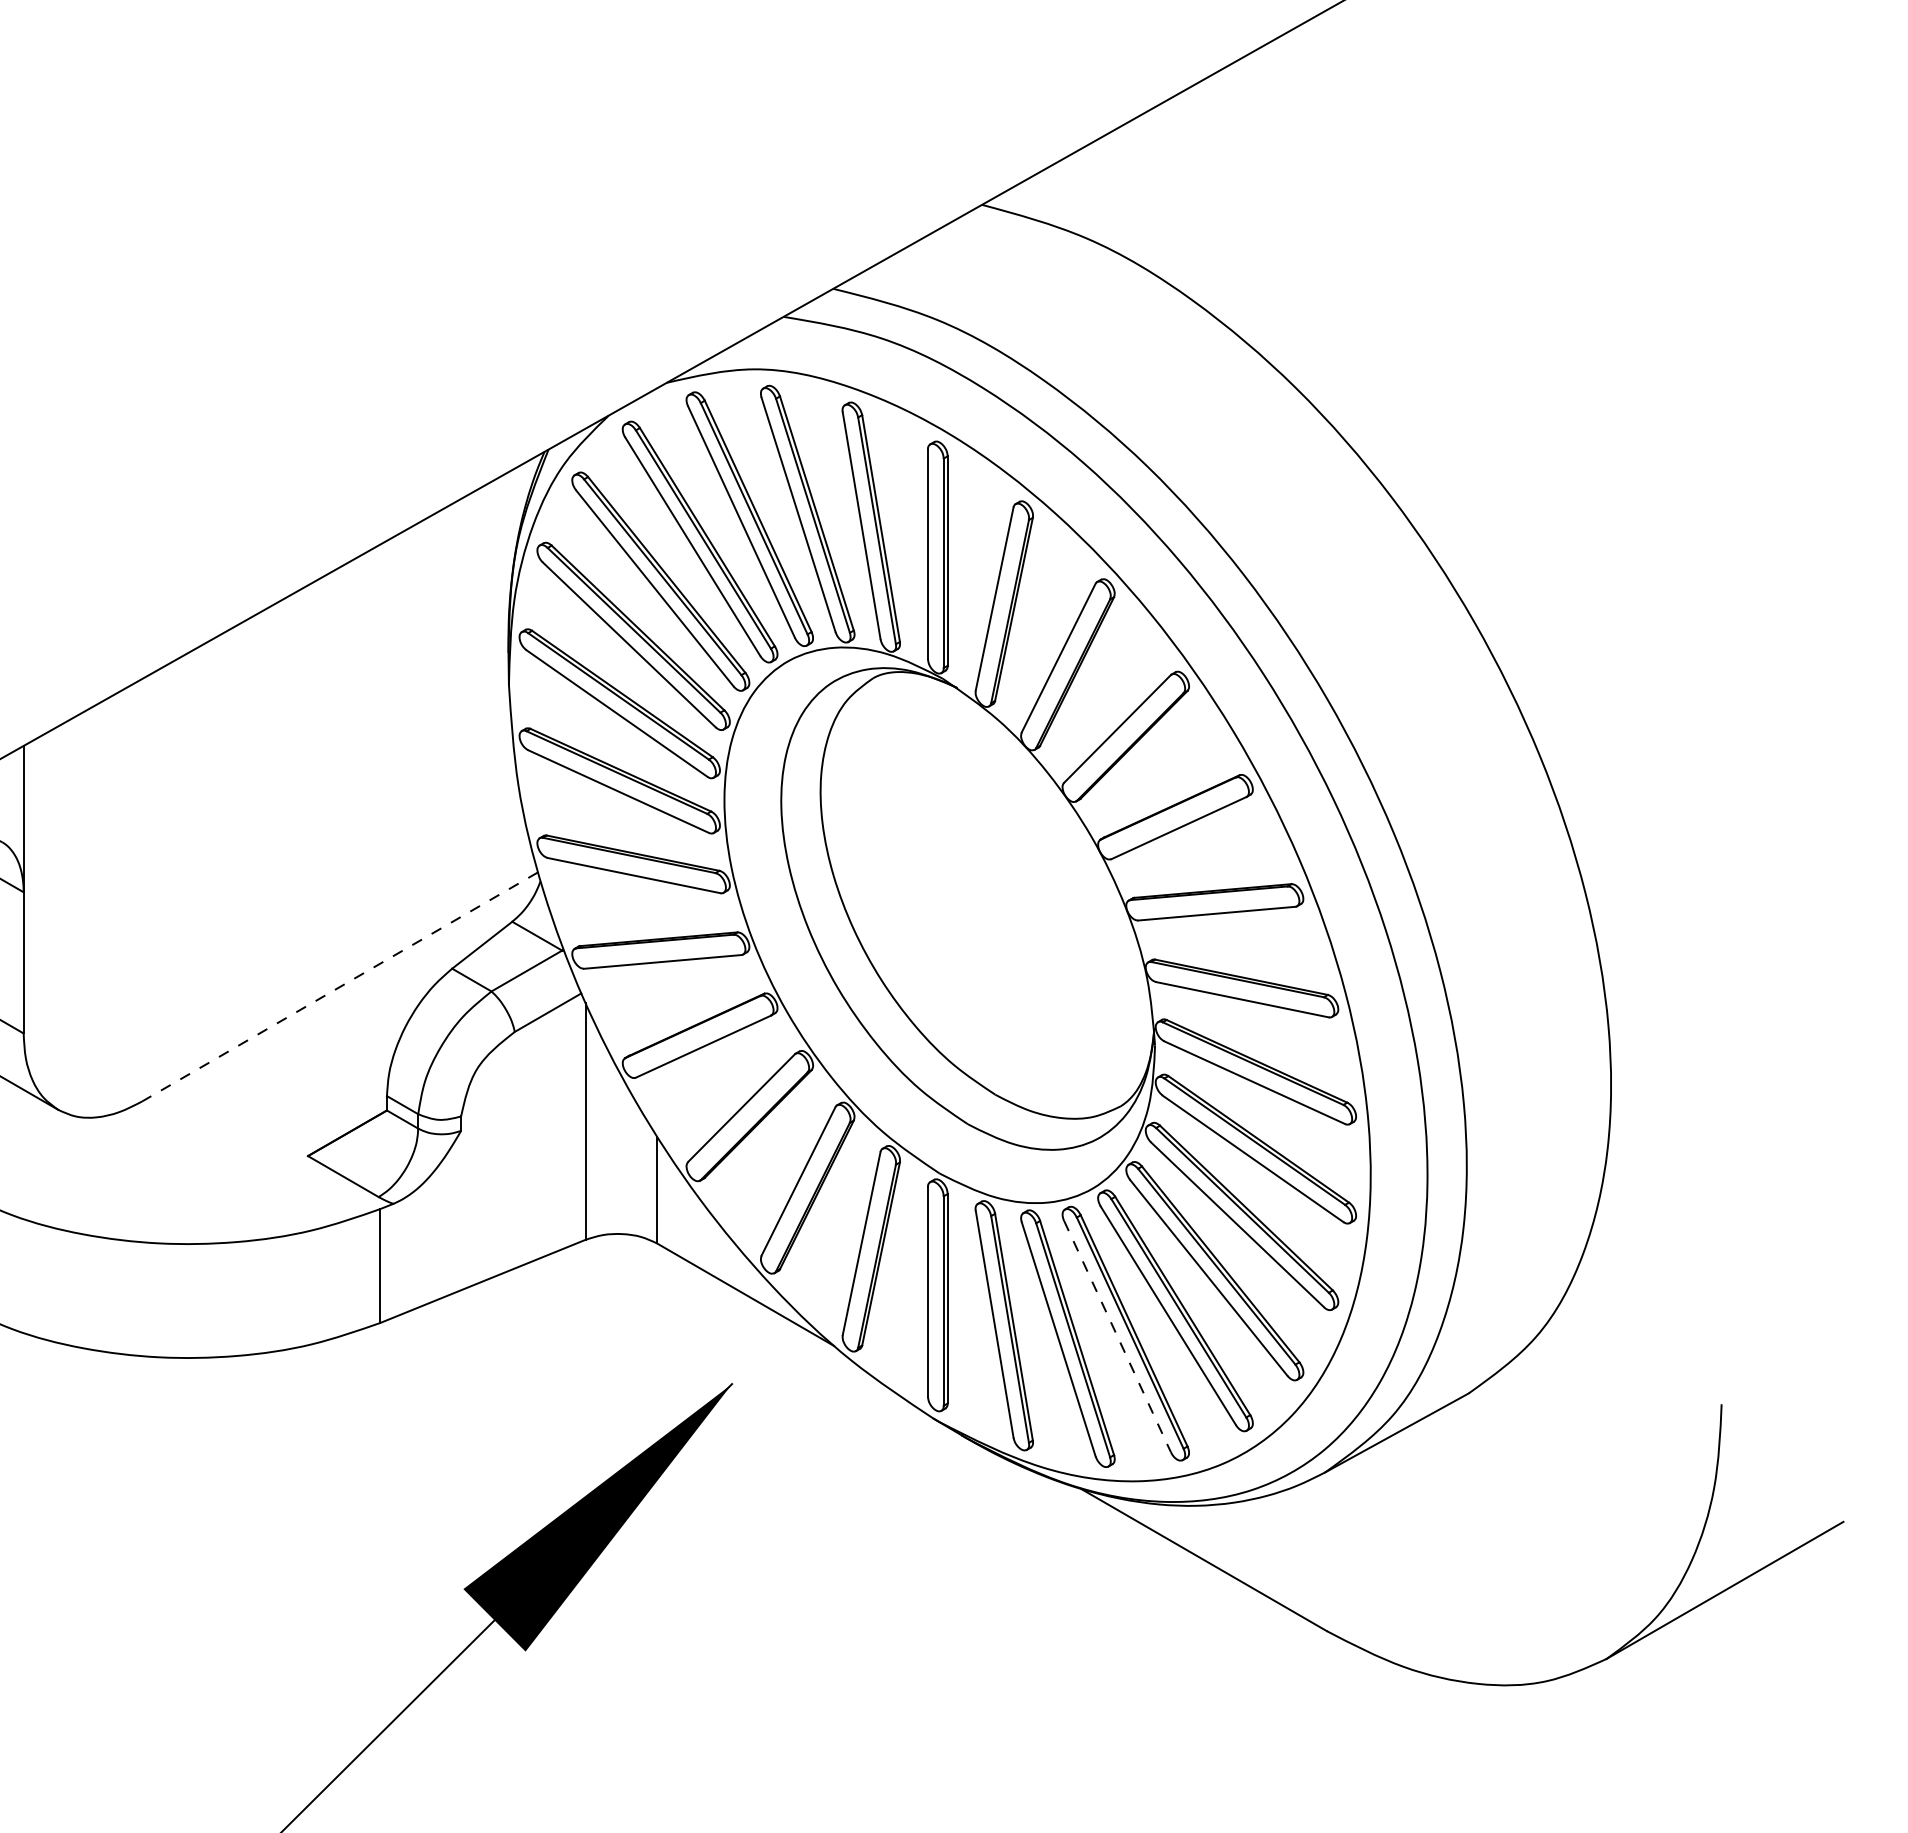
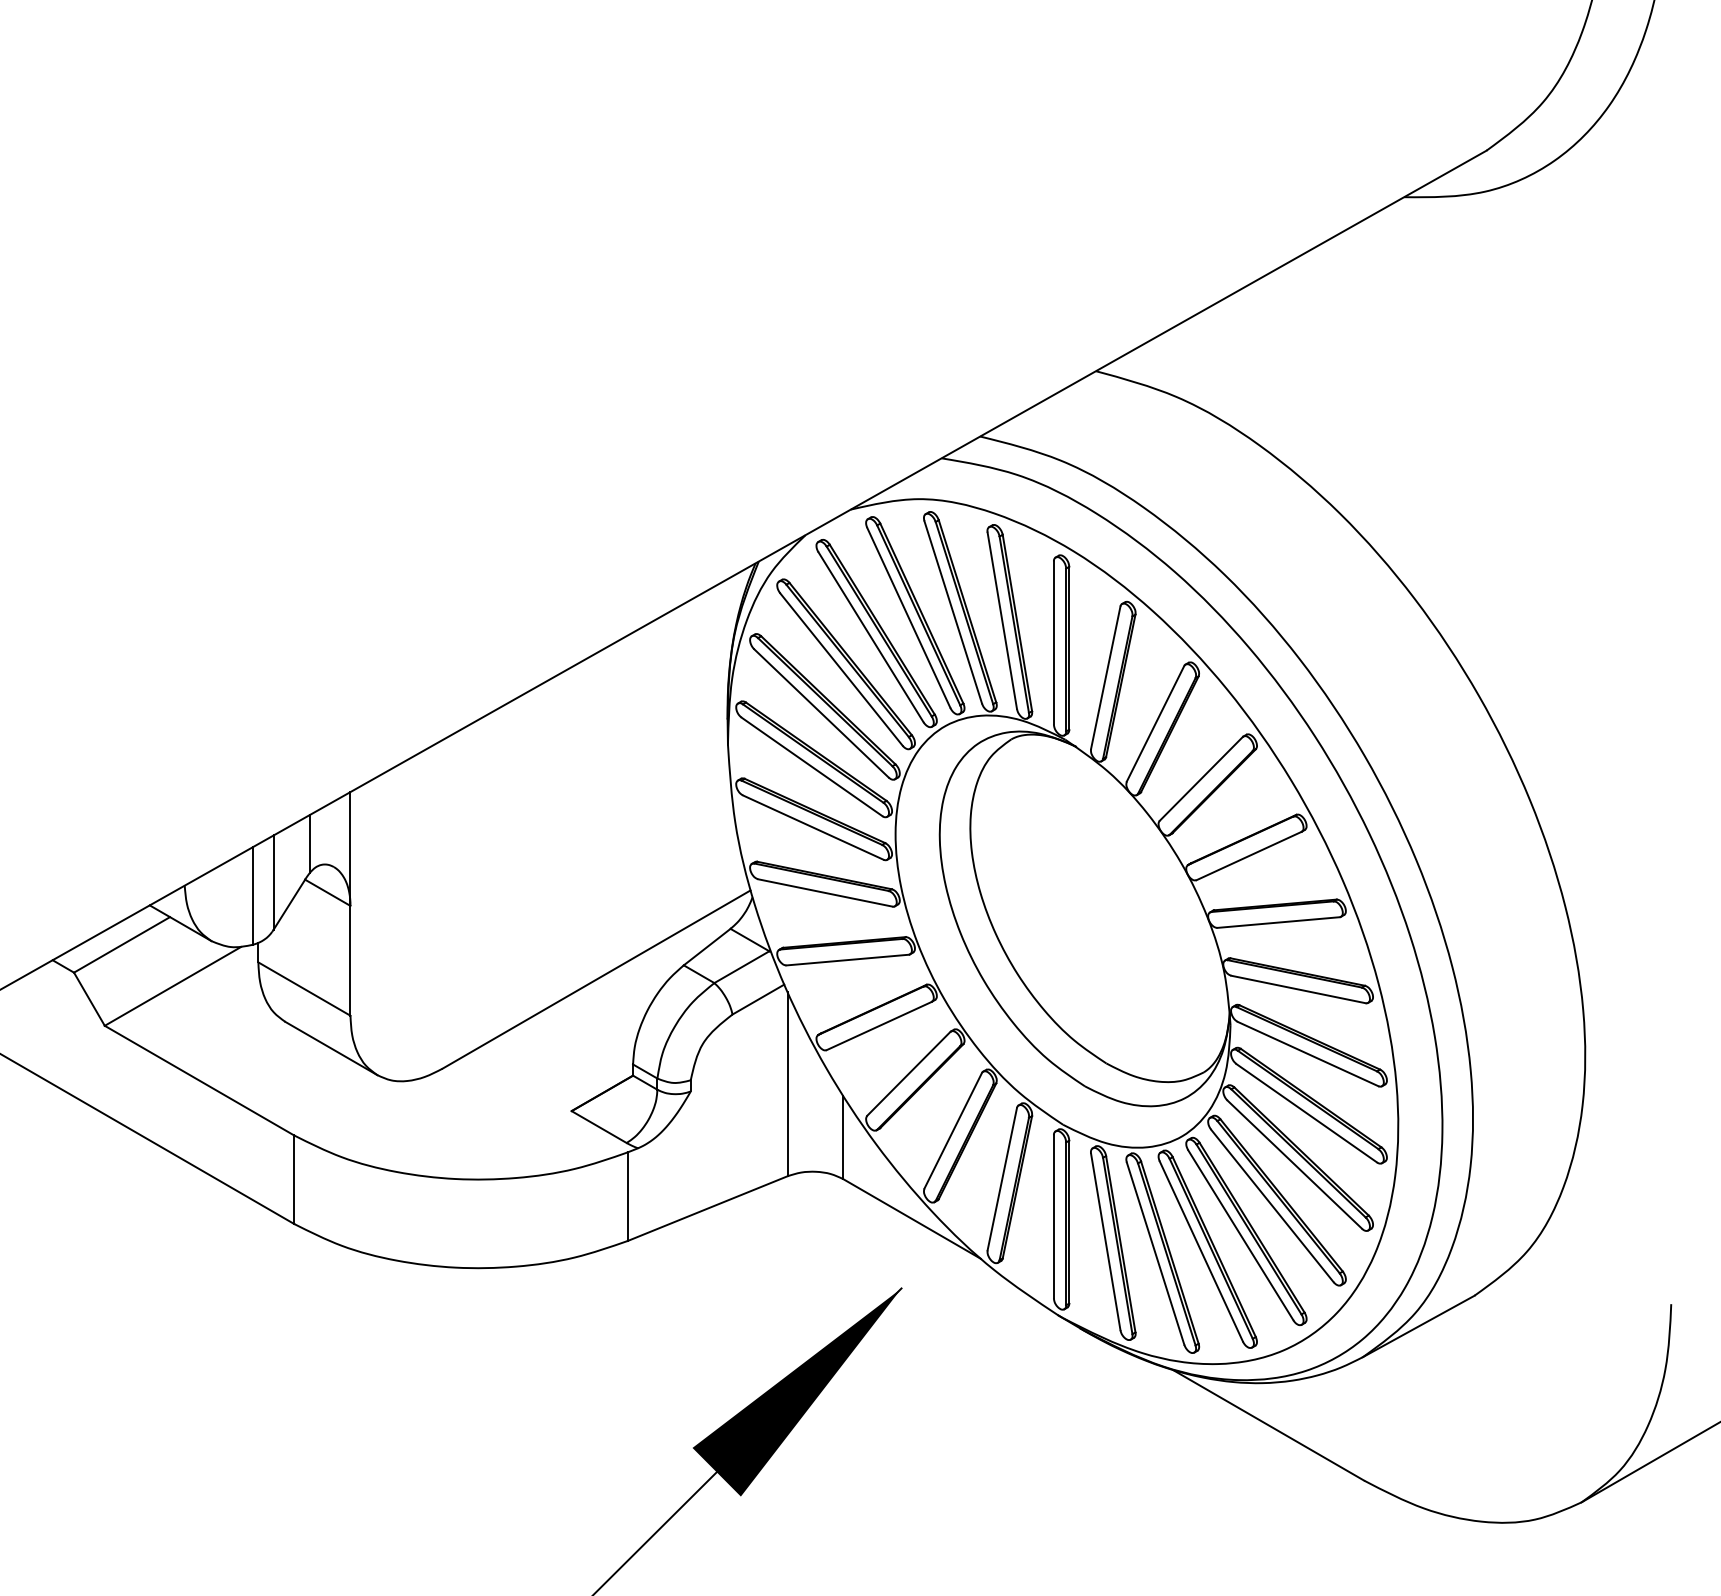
line: (339, 986) -> (596, 979), dashed -> solid
line: (1117, 1336) -> (1201, 1251), dashed -> solid

